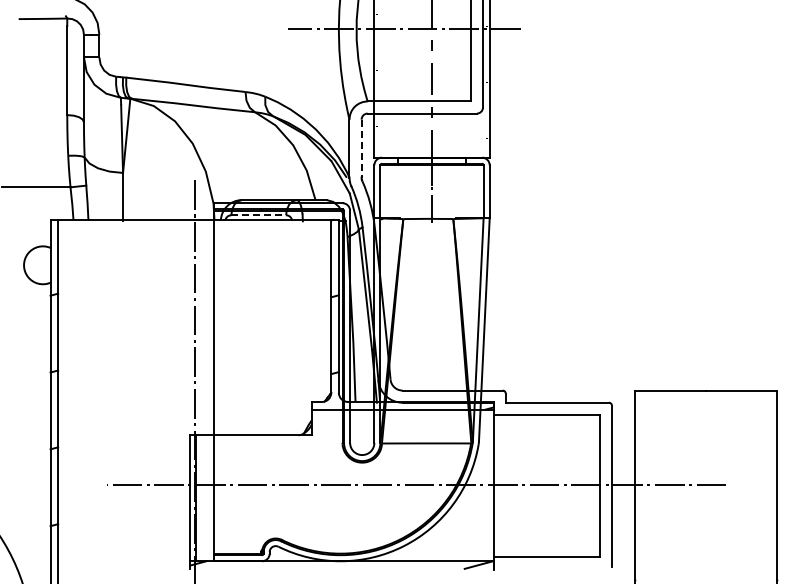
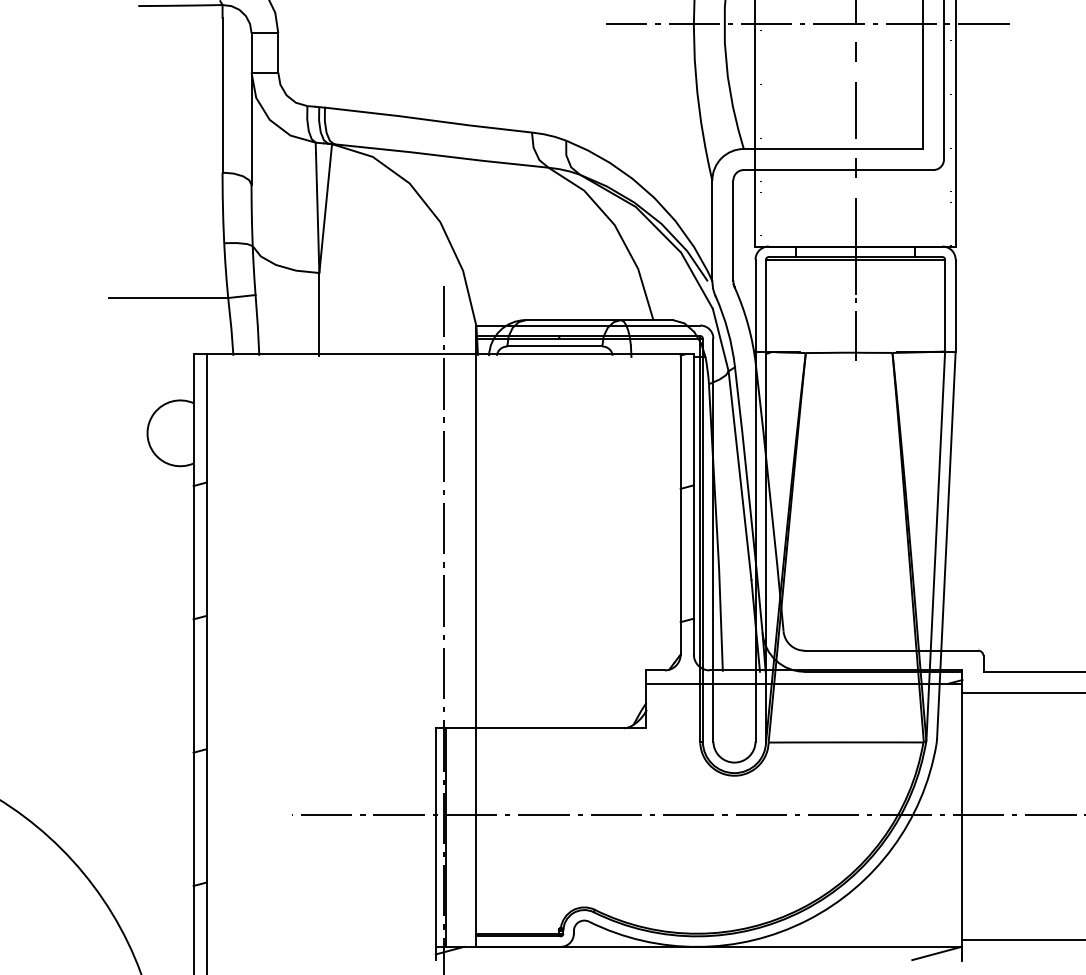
line: (361, 148) -> (733, 230), dashed -> solid
line: (259, 215) -> (556, 346), dashed -> solid

